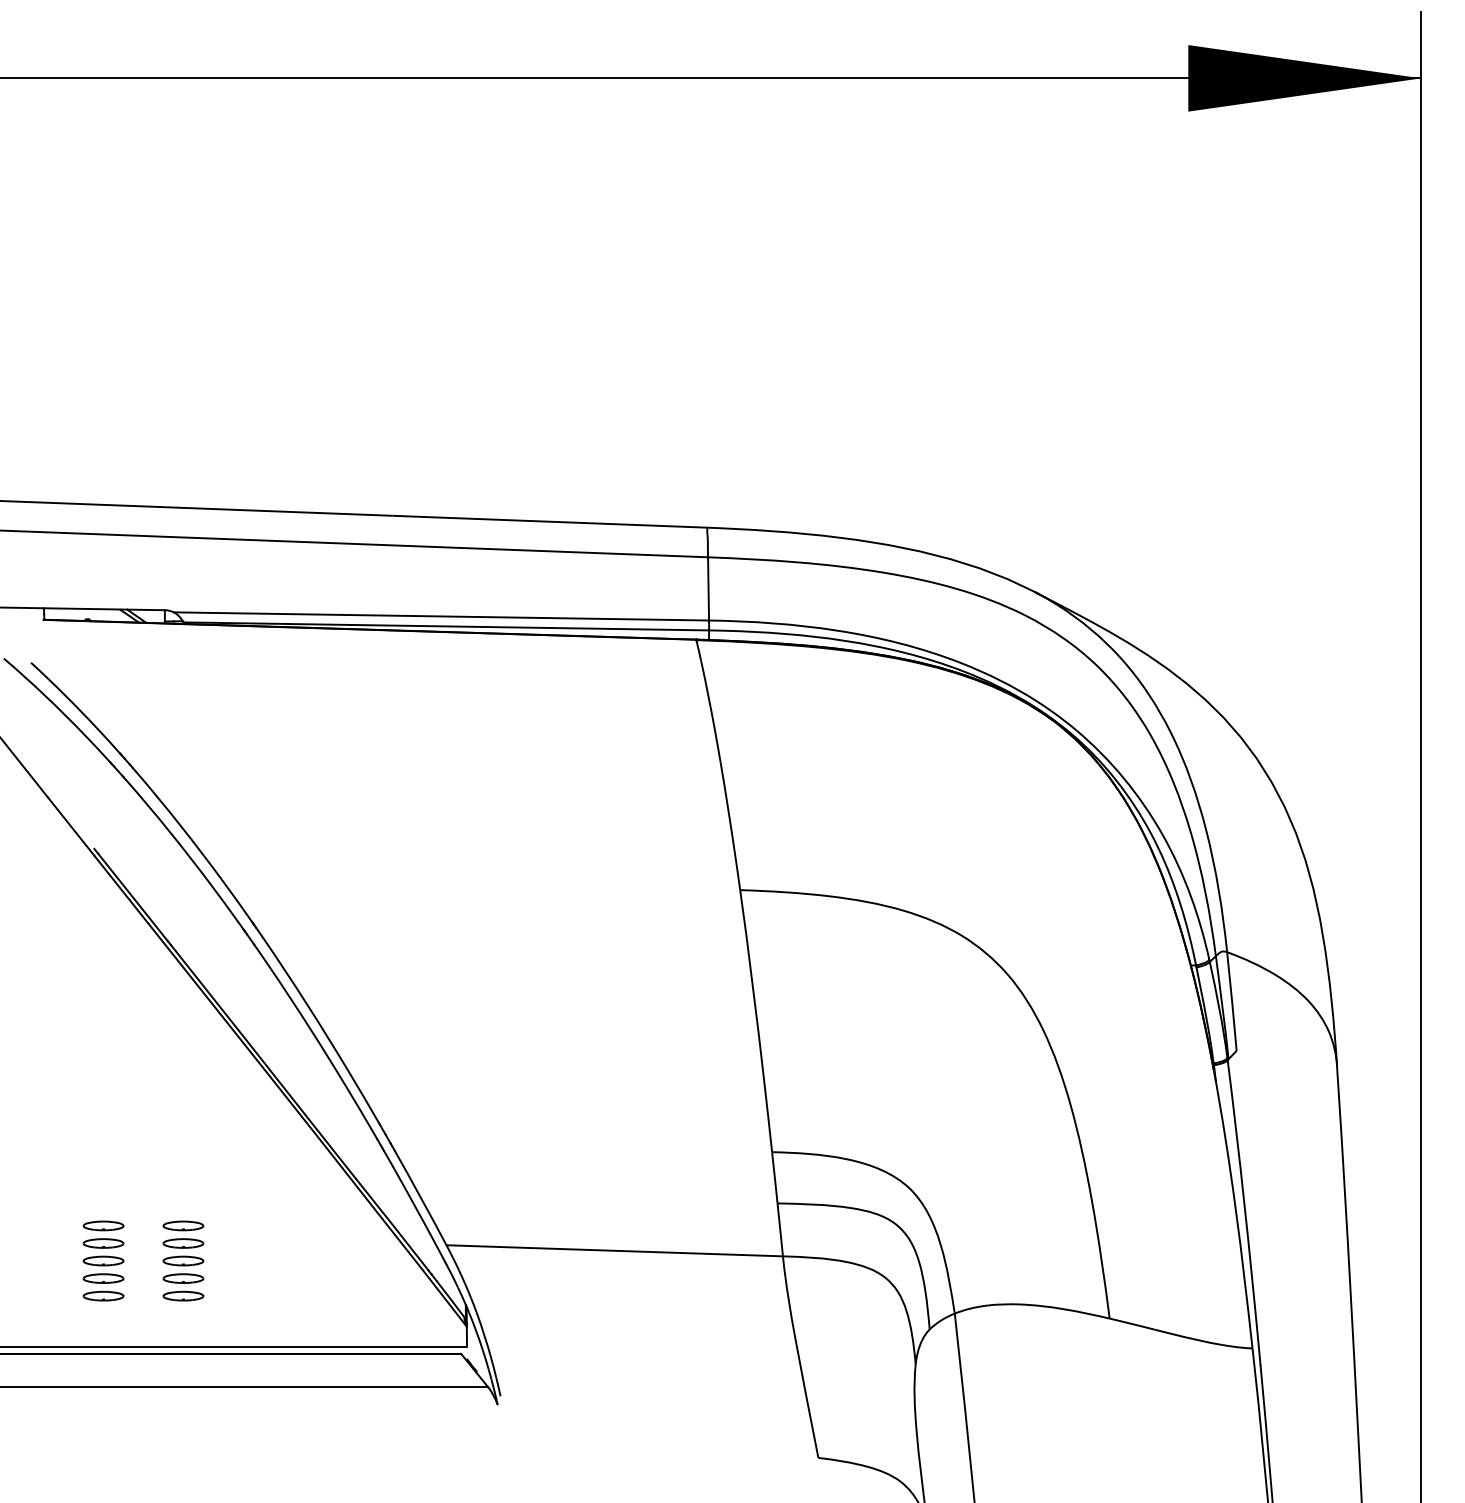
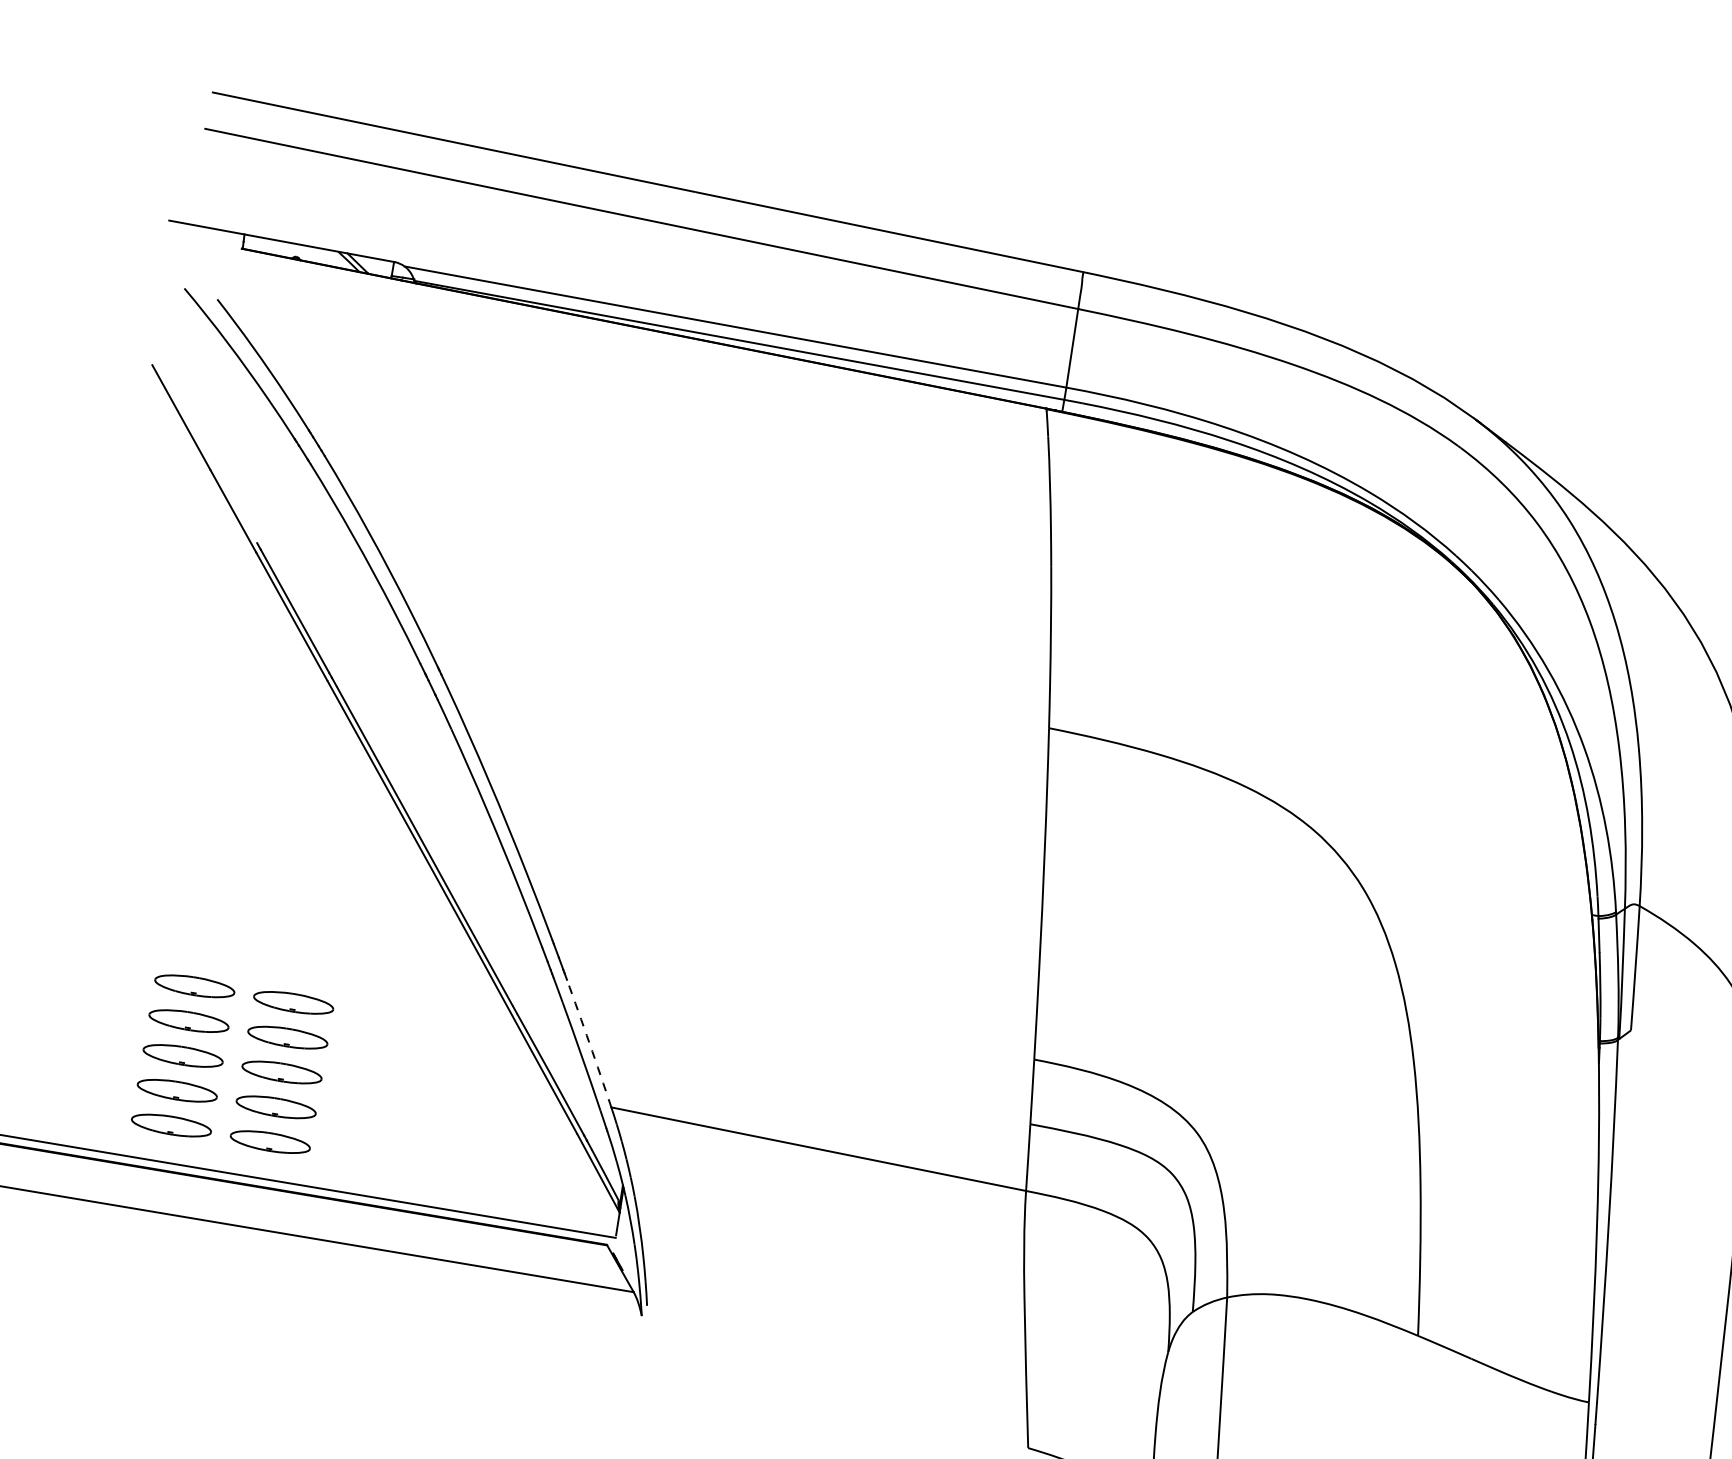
arc: (421, 1197) -> (590, 1043), solid -> dashed
part: (103, 1260) -> (183, 1055), size x1.6
part: (183, 1260) -> (282, 1071), size x1.6

